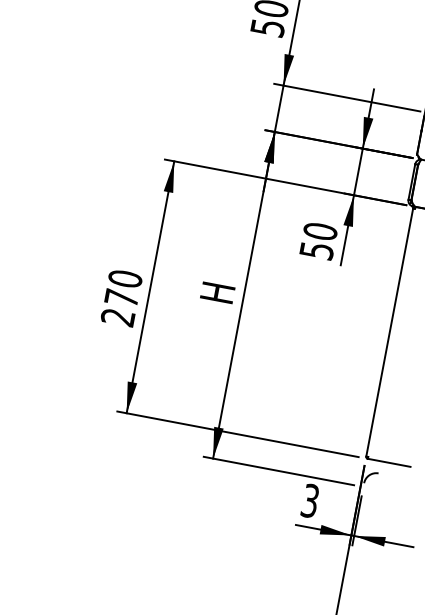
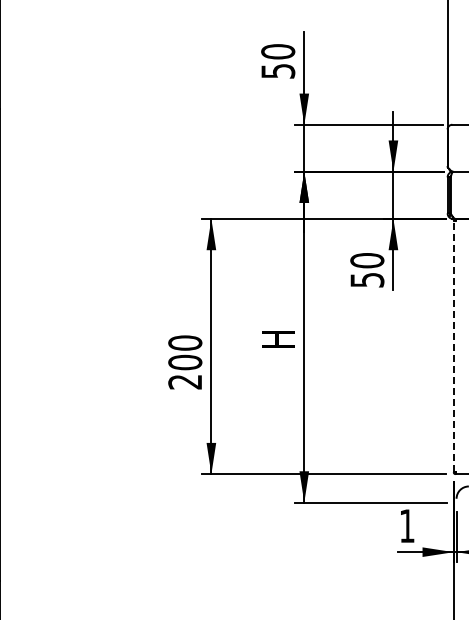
text: (121, 298) -> (185, 362), 270 -> 200
line: (389, 332) -> (453, 346), solid -> dashed
text: (310, 501) -> (407, 526), 3 -> 1

